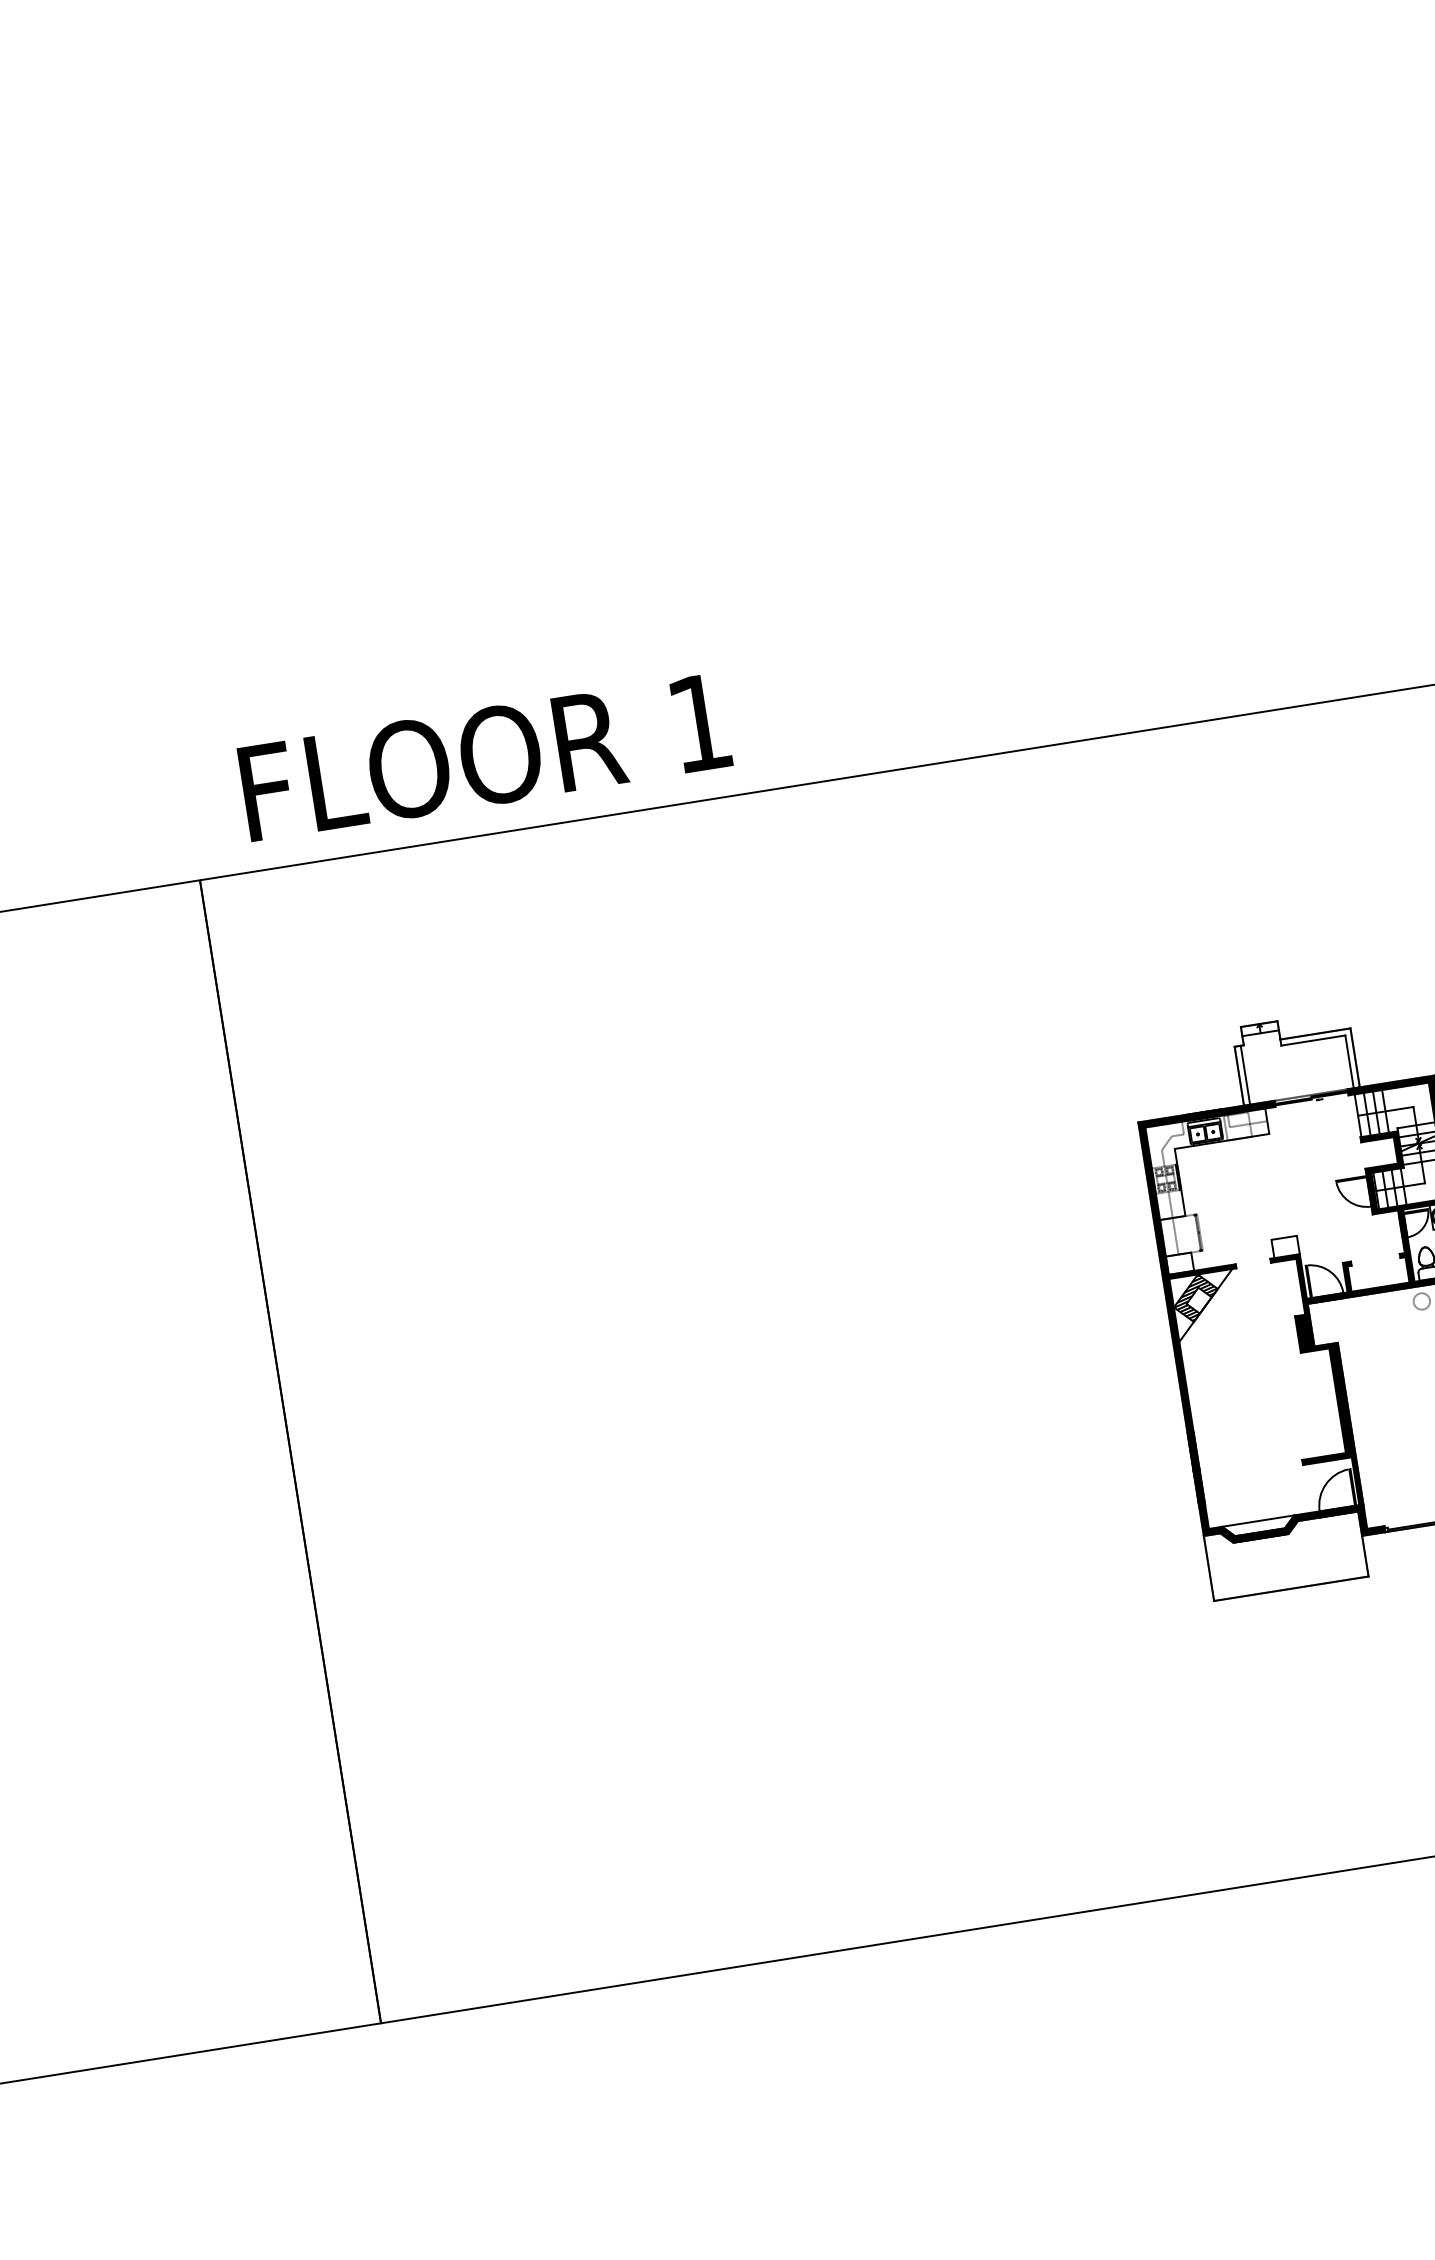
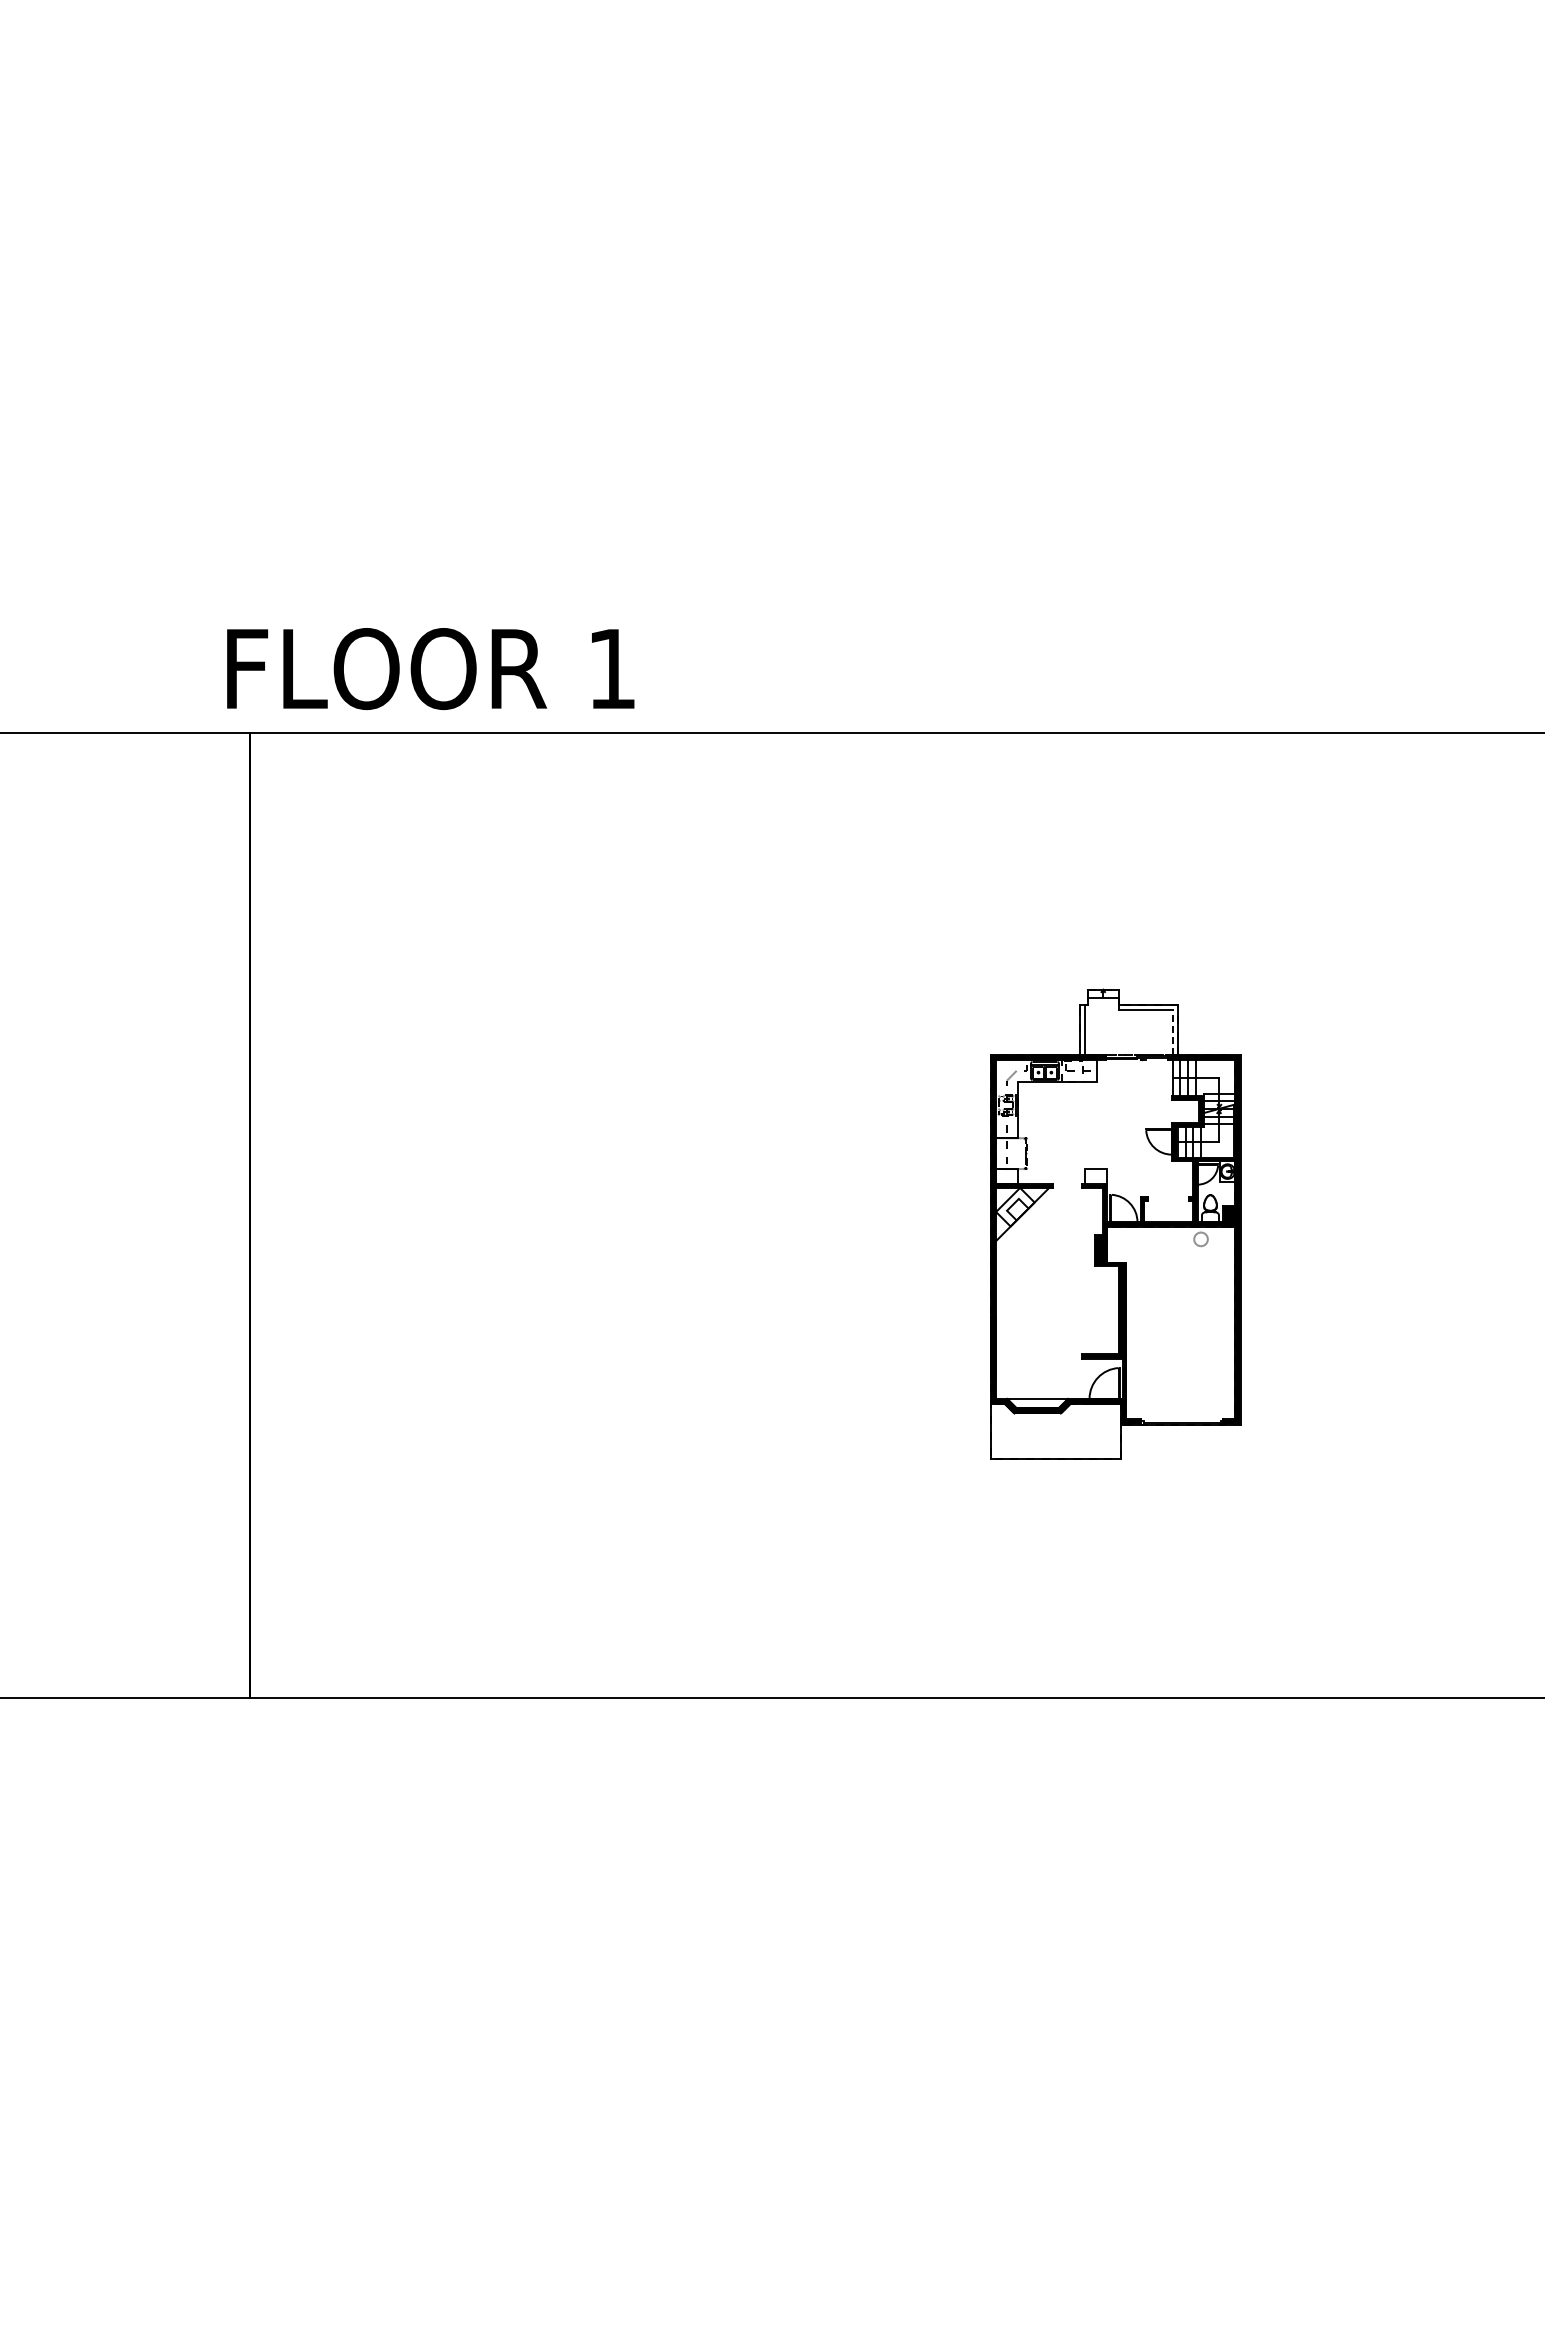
text: (484, 757) -> (430, 669), moved
line: (1349, 1061) -> (1172, 1032), solid -> dashed
hatch: (1195, 1297) -> (1015, 1206), removed

